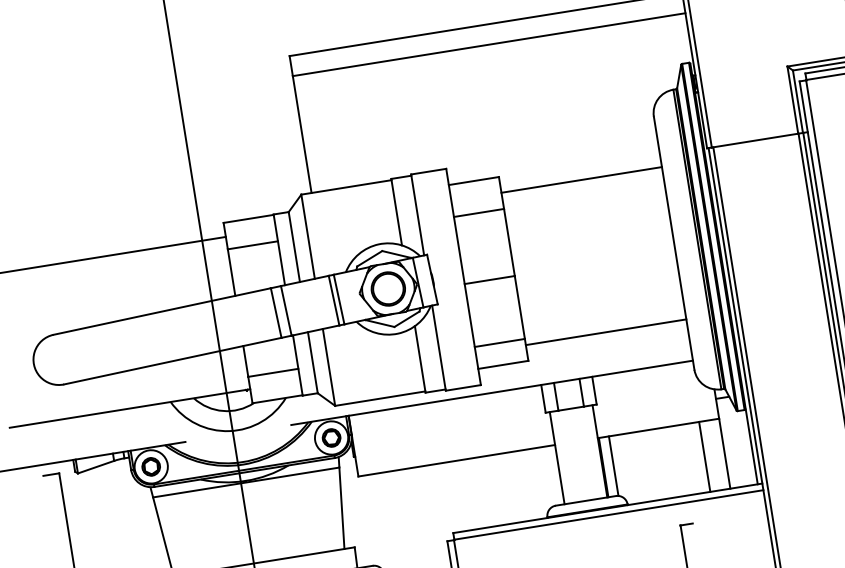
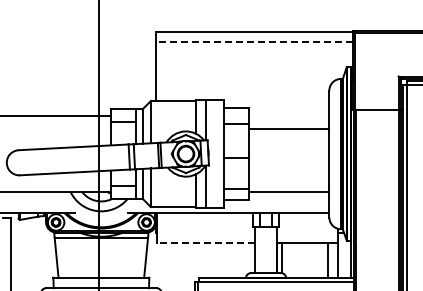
line: (487, 45) -> (253, 42), solid -> dashed
line: (580, 179) -> (288, 128), moved
line: (455, 461) -> (205, 243), solid -> dashed

